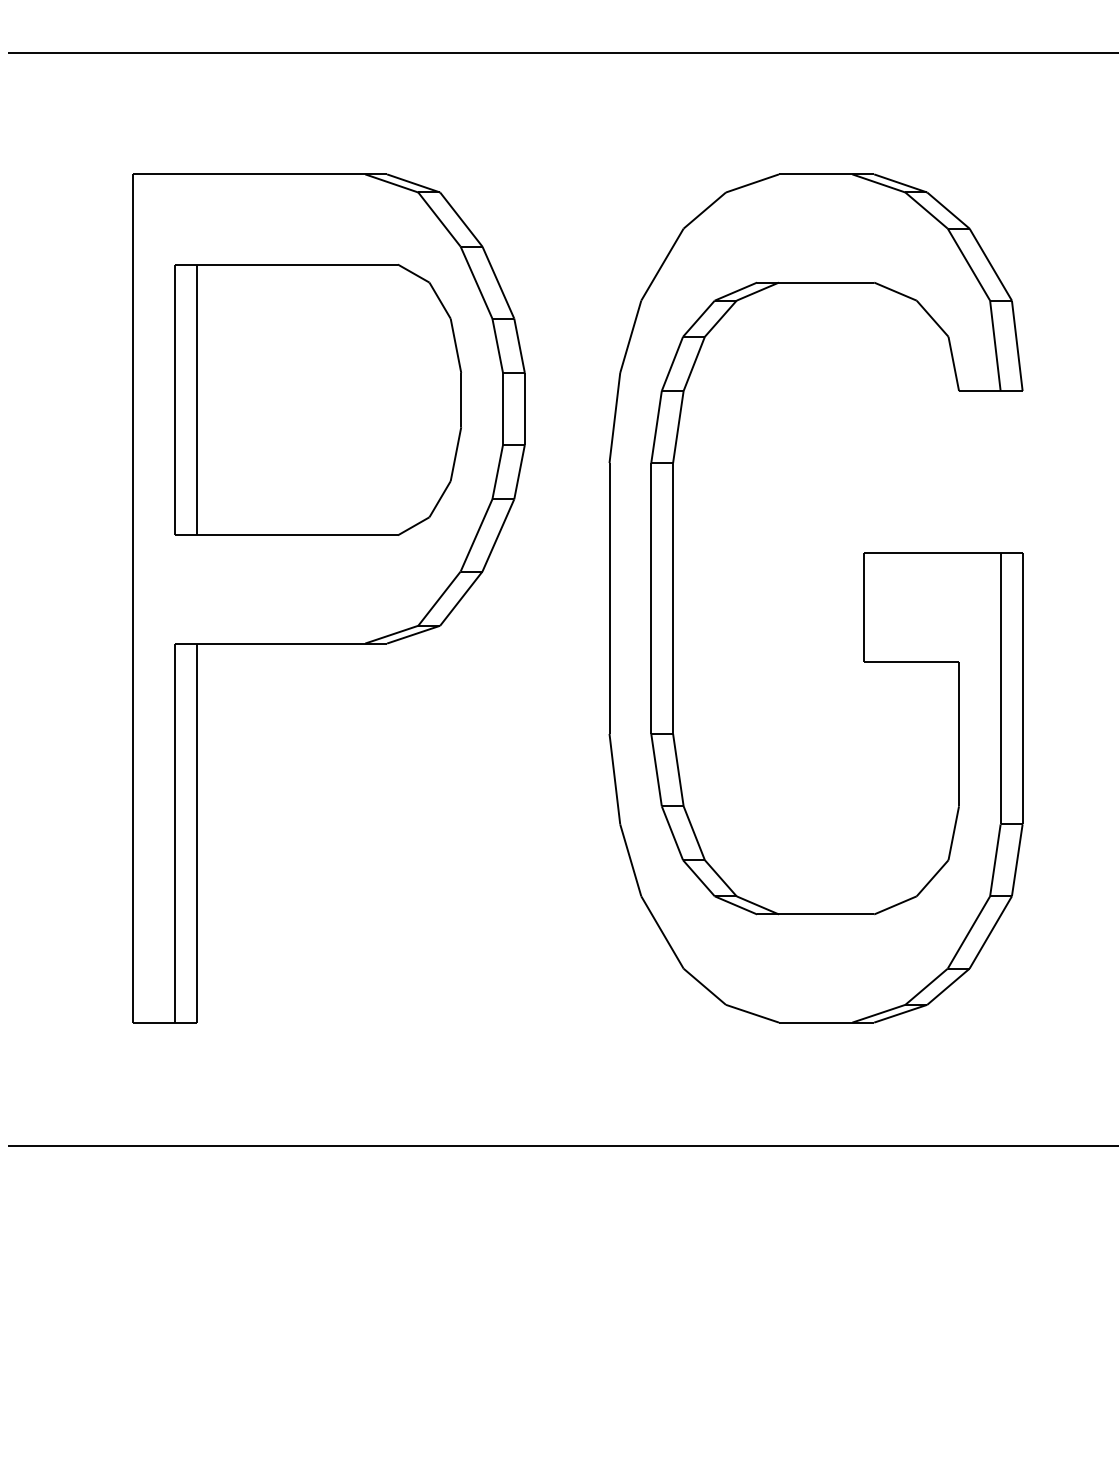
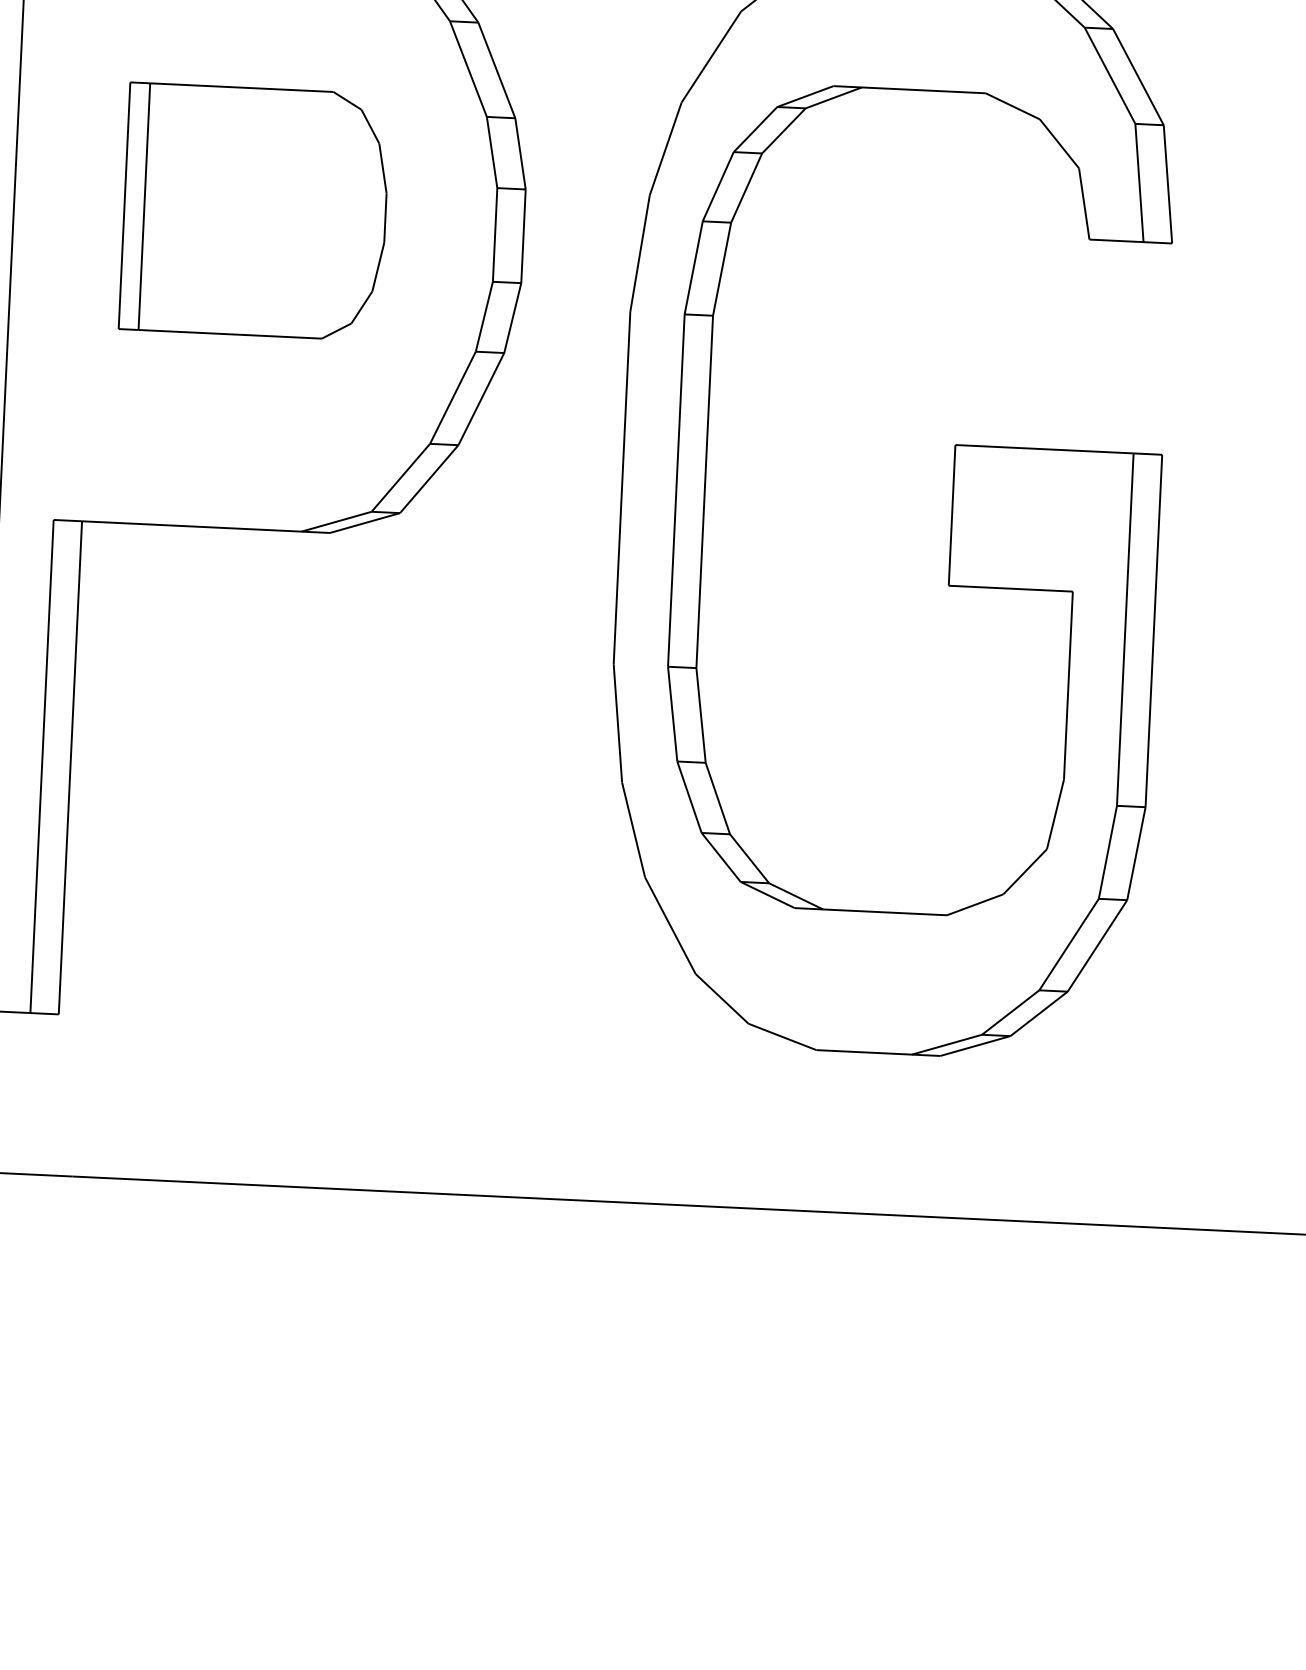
part: (317, 399) -> (254, 211), size x0.7

